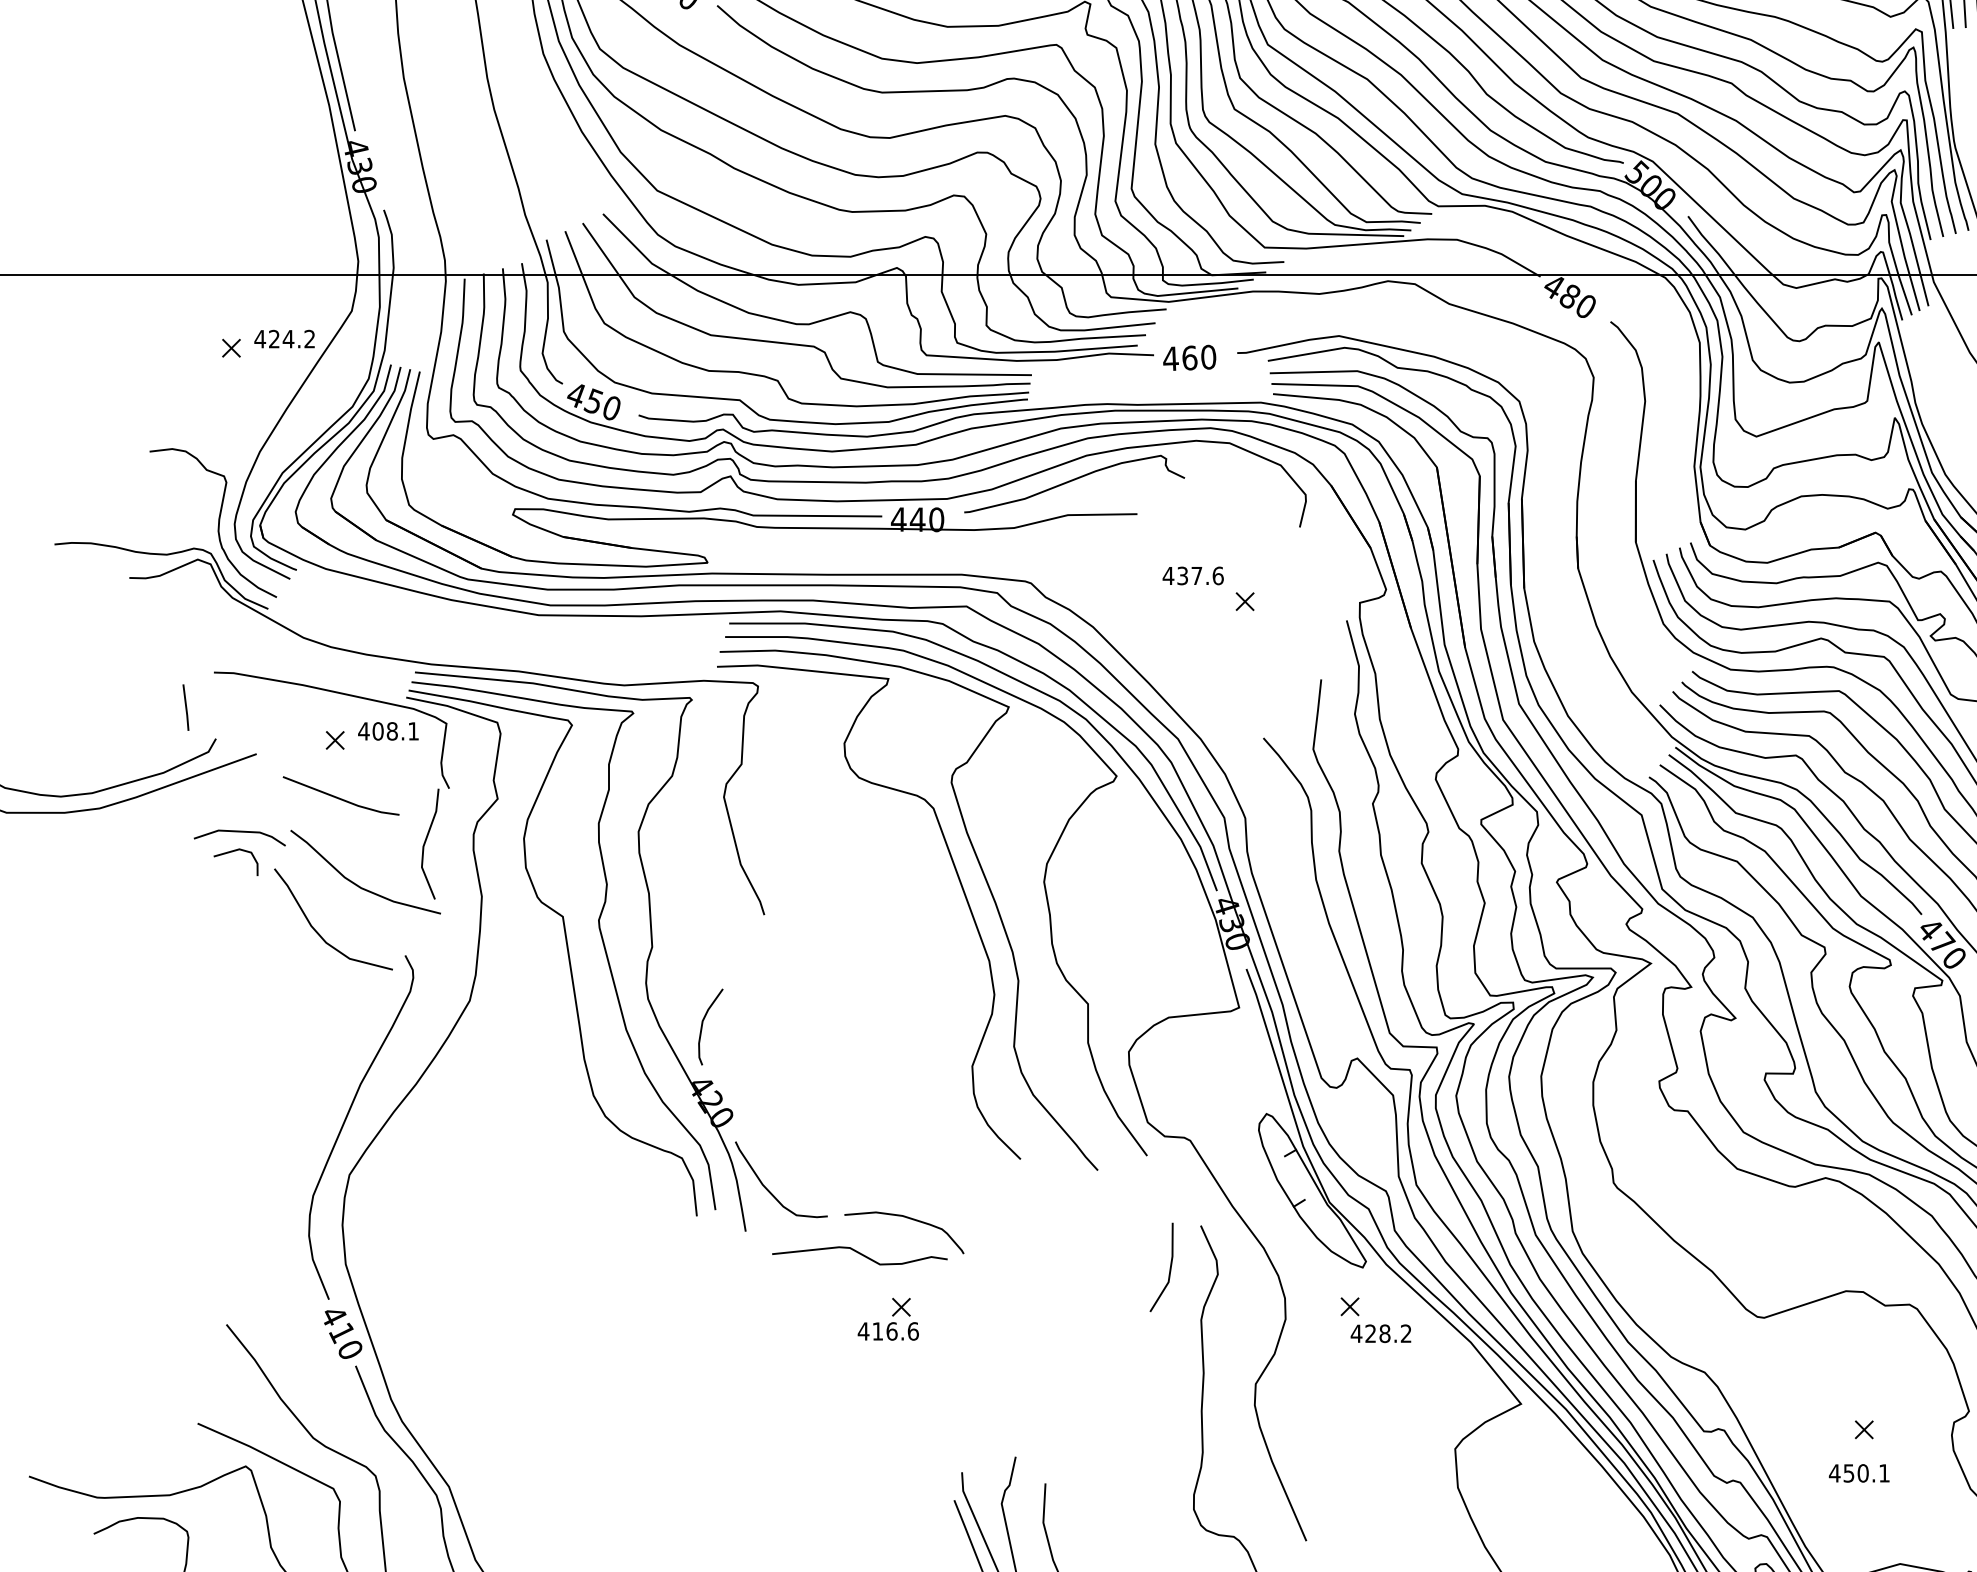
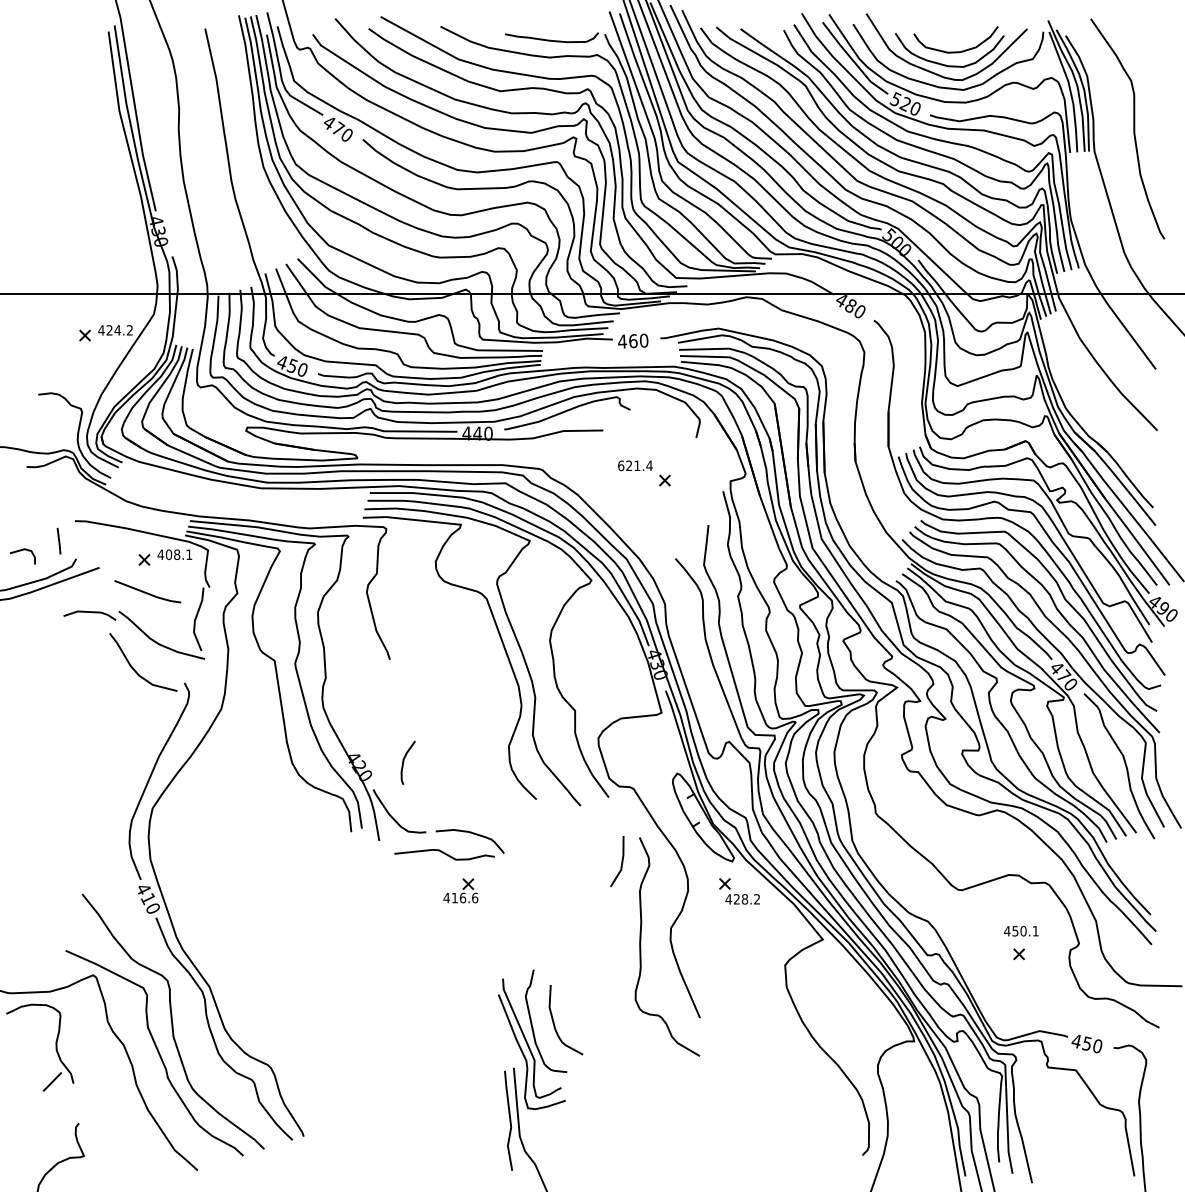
text: (1191, 575) -> (634, 465), 437.6 -> 621.4
line: (232, 853) -> (20, 551), moved
curve: (704, 1026) -> (404, 762), moved
text: (1859, 1473) -> (1021, 931), moved

